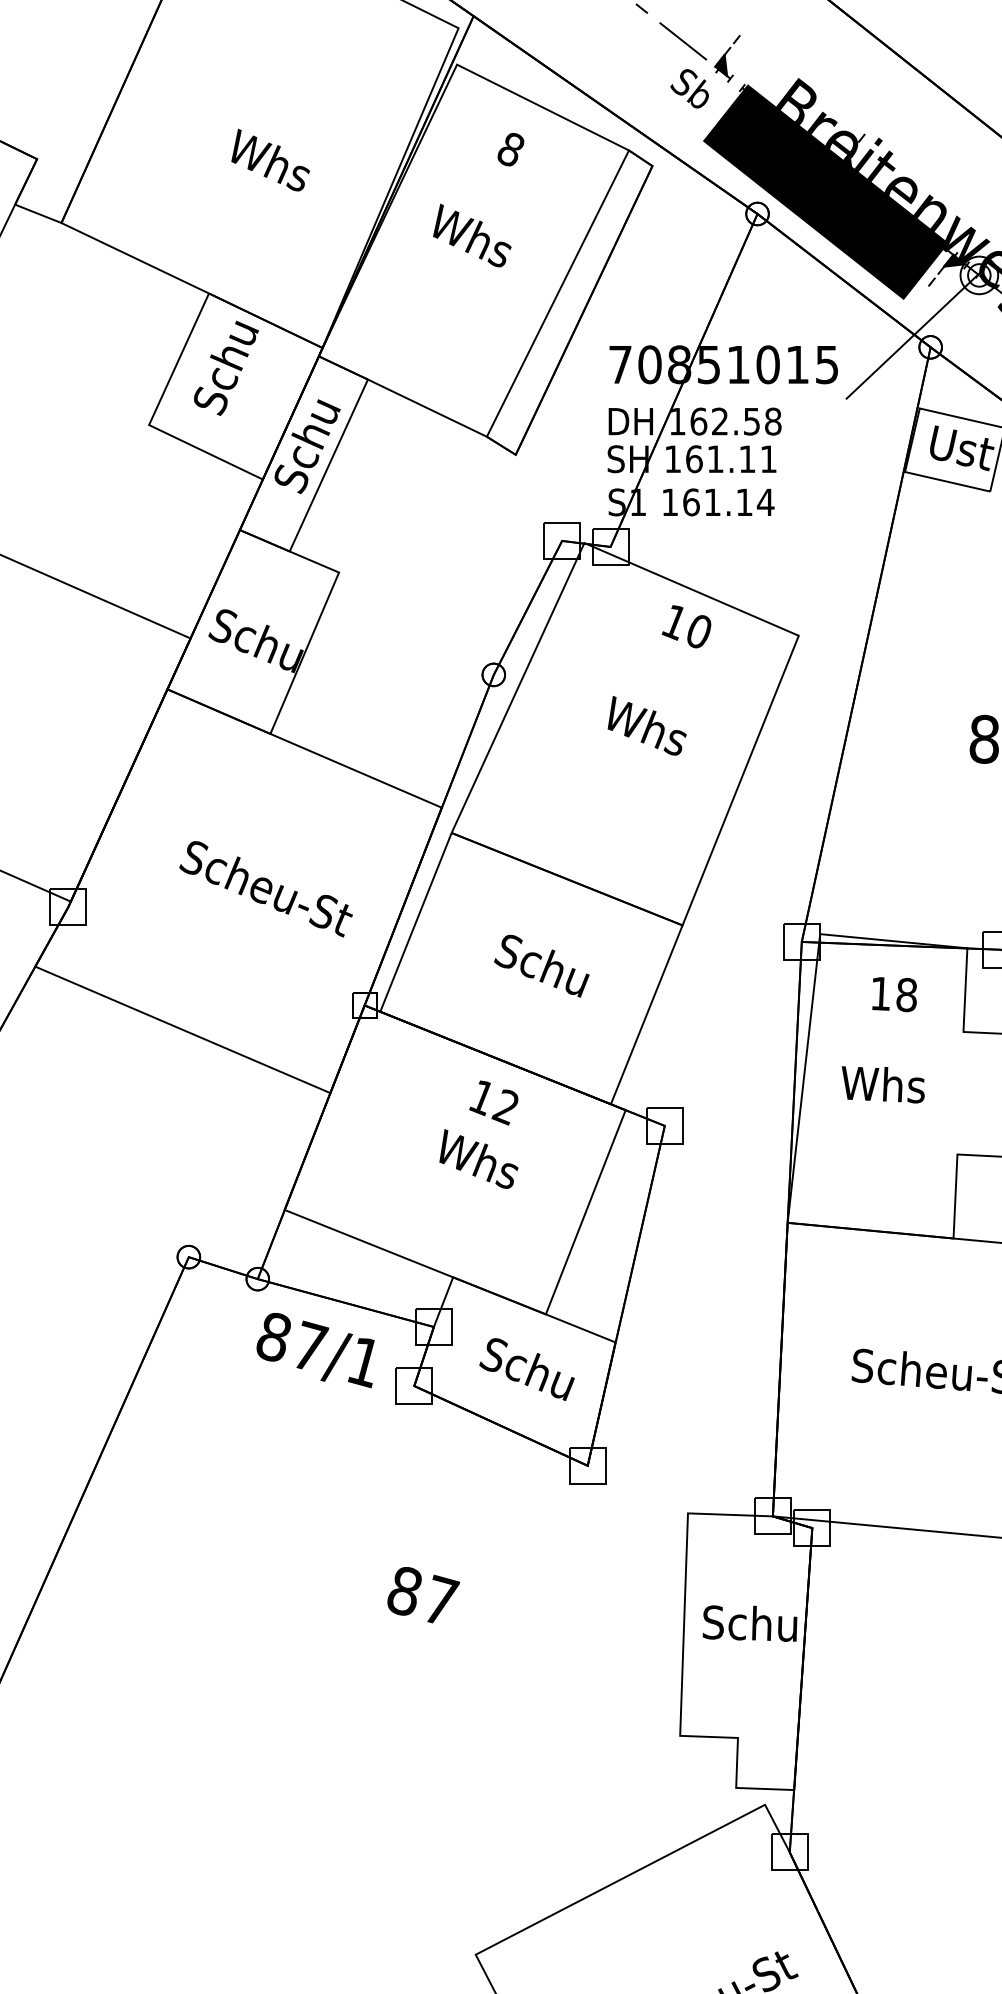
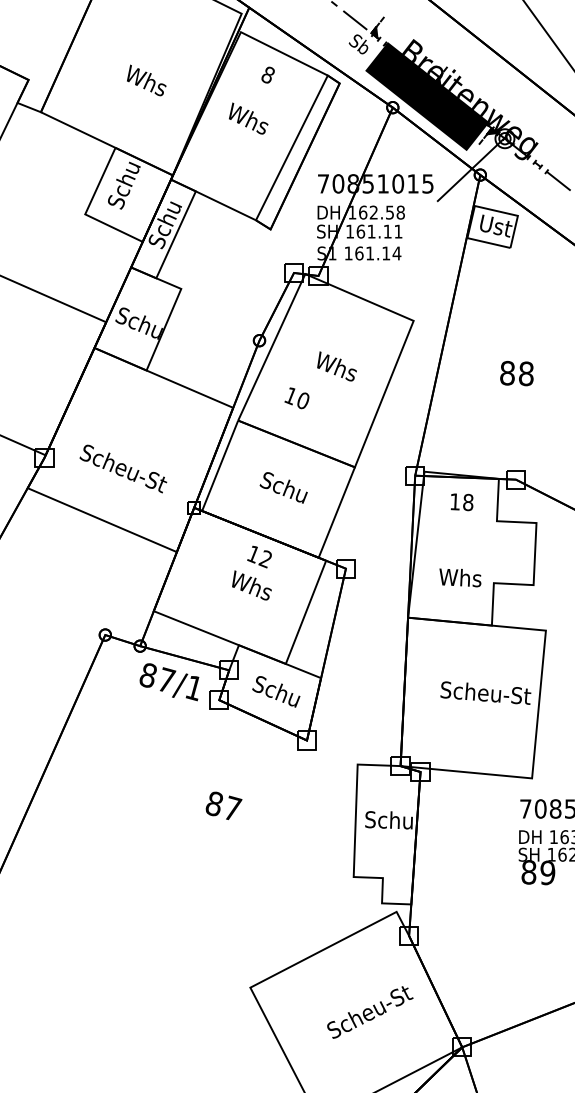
text: (685, 627) -> (296, 398), moved
text: (266, 888) -> (123, 468), moved
text: (883, 1083) -> (460, 577), moved

